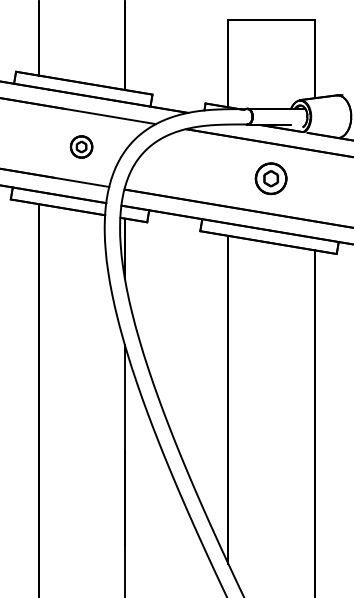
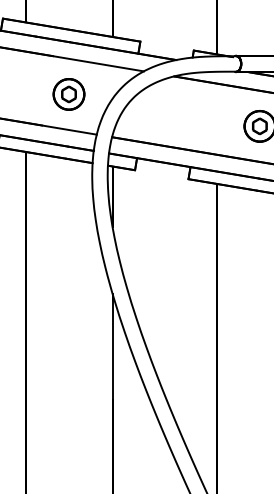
part: (81, 146) -> (68, 93), size x1.43

